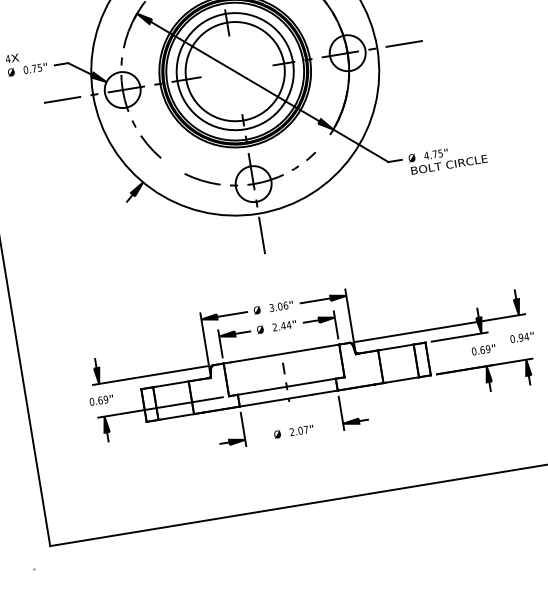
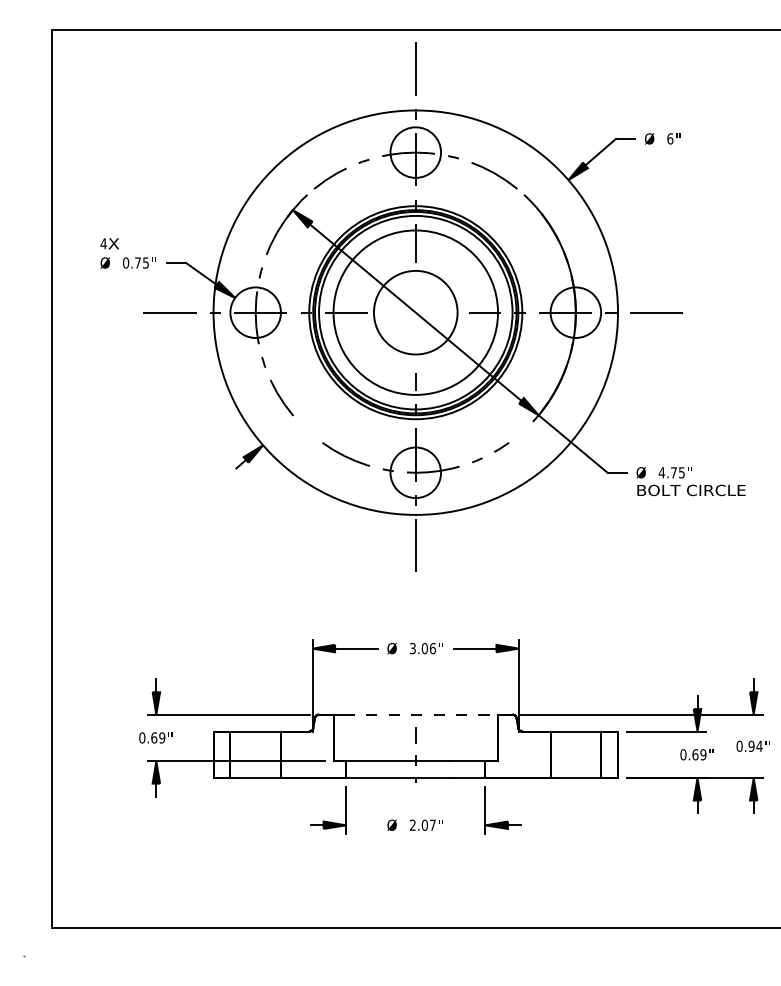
circle: (235, 71) -> (415, 312), size x0.6
part: (278, 334) -> (415, 686), removed
line: (285, 353) -> (421, 714), solid -> dashed

